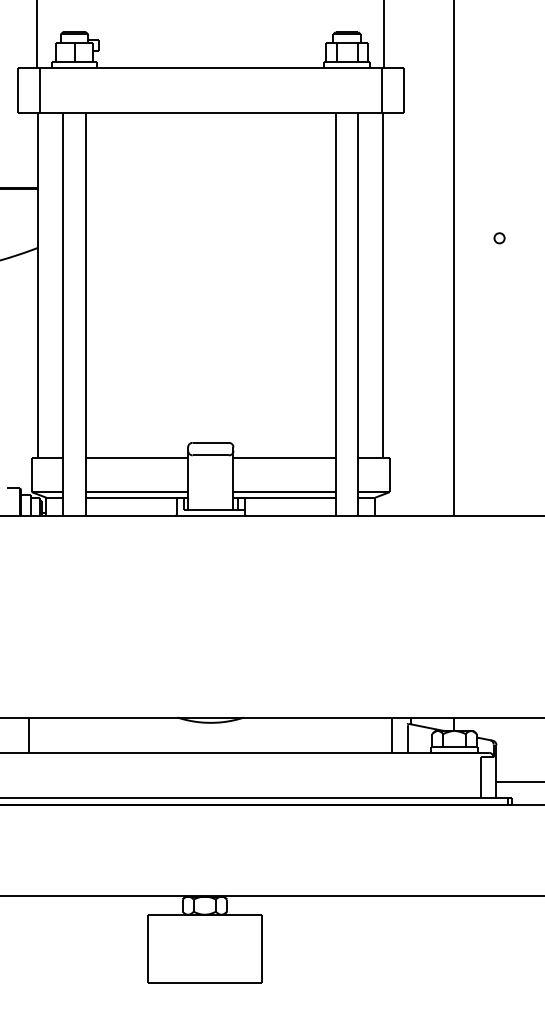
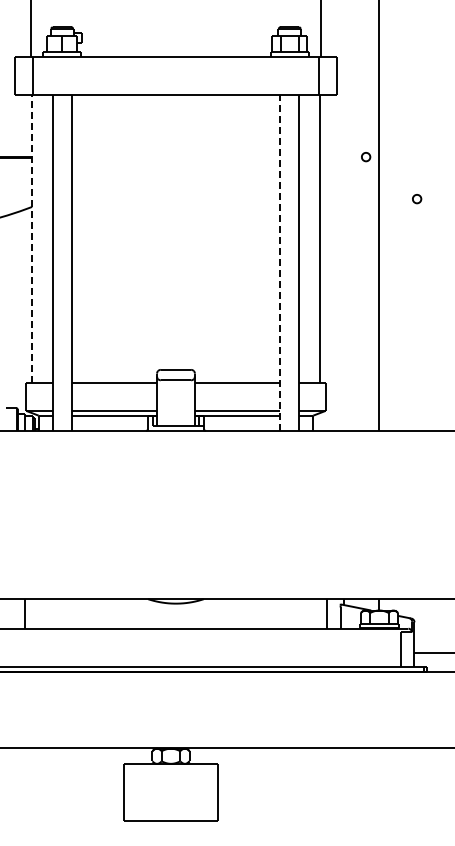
part: (438, 188) -> (366, 157), added
line: (38, 285) -> (32, 238), solid -> dashed
line: (335, 314) -> (280, 262), solid -> dashed

